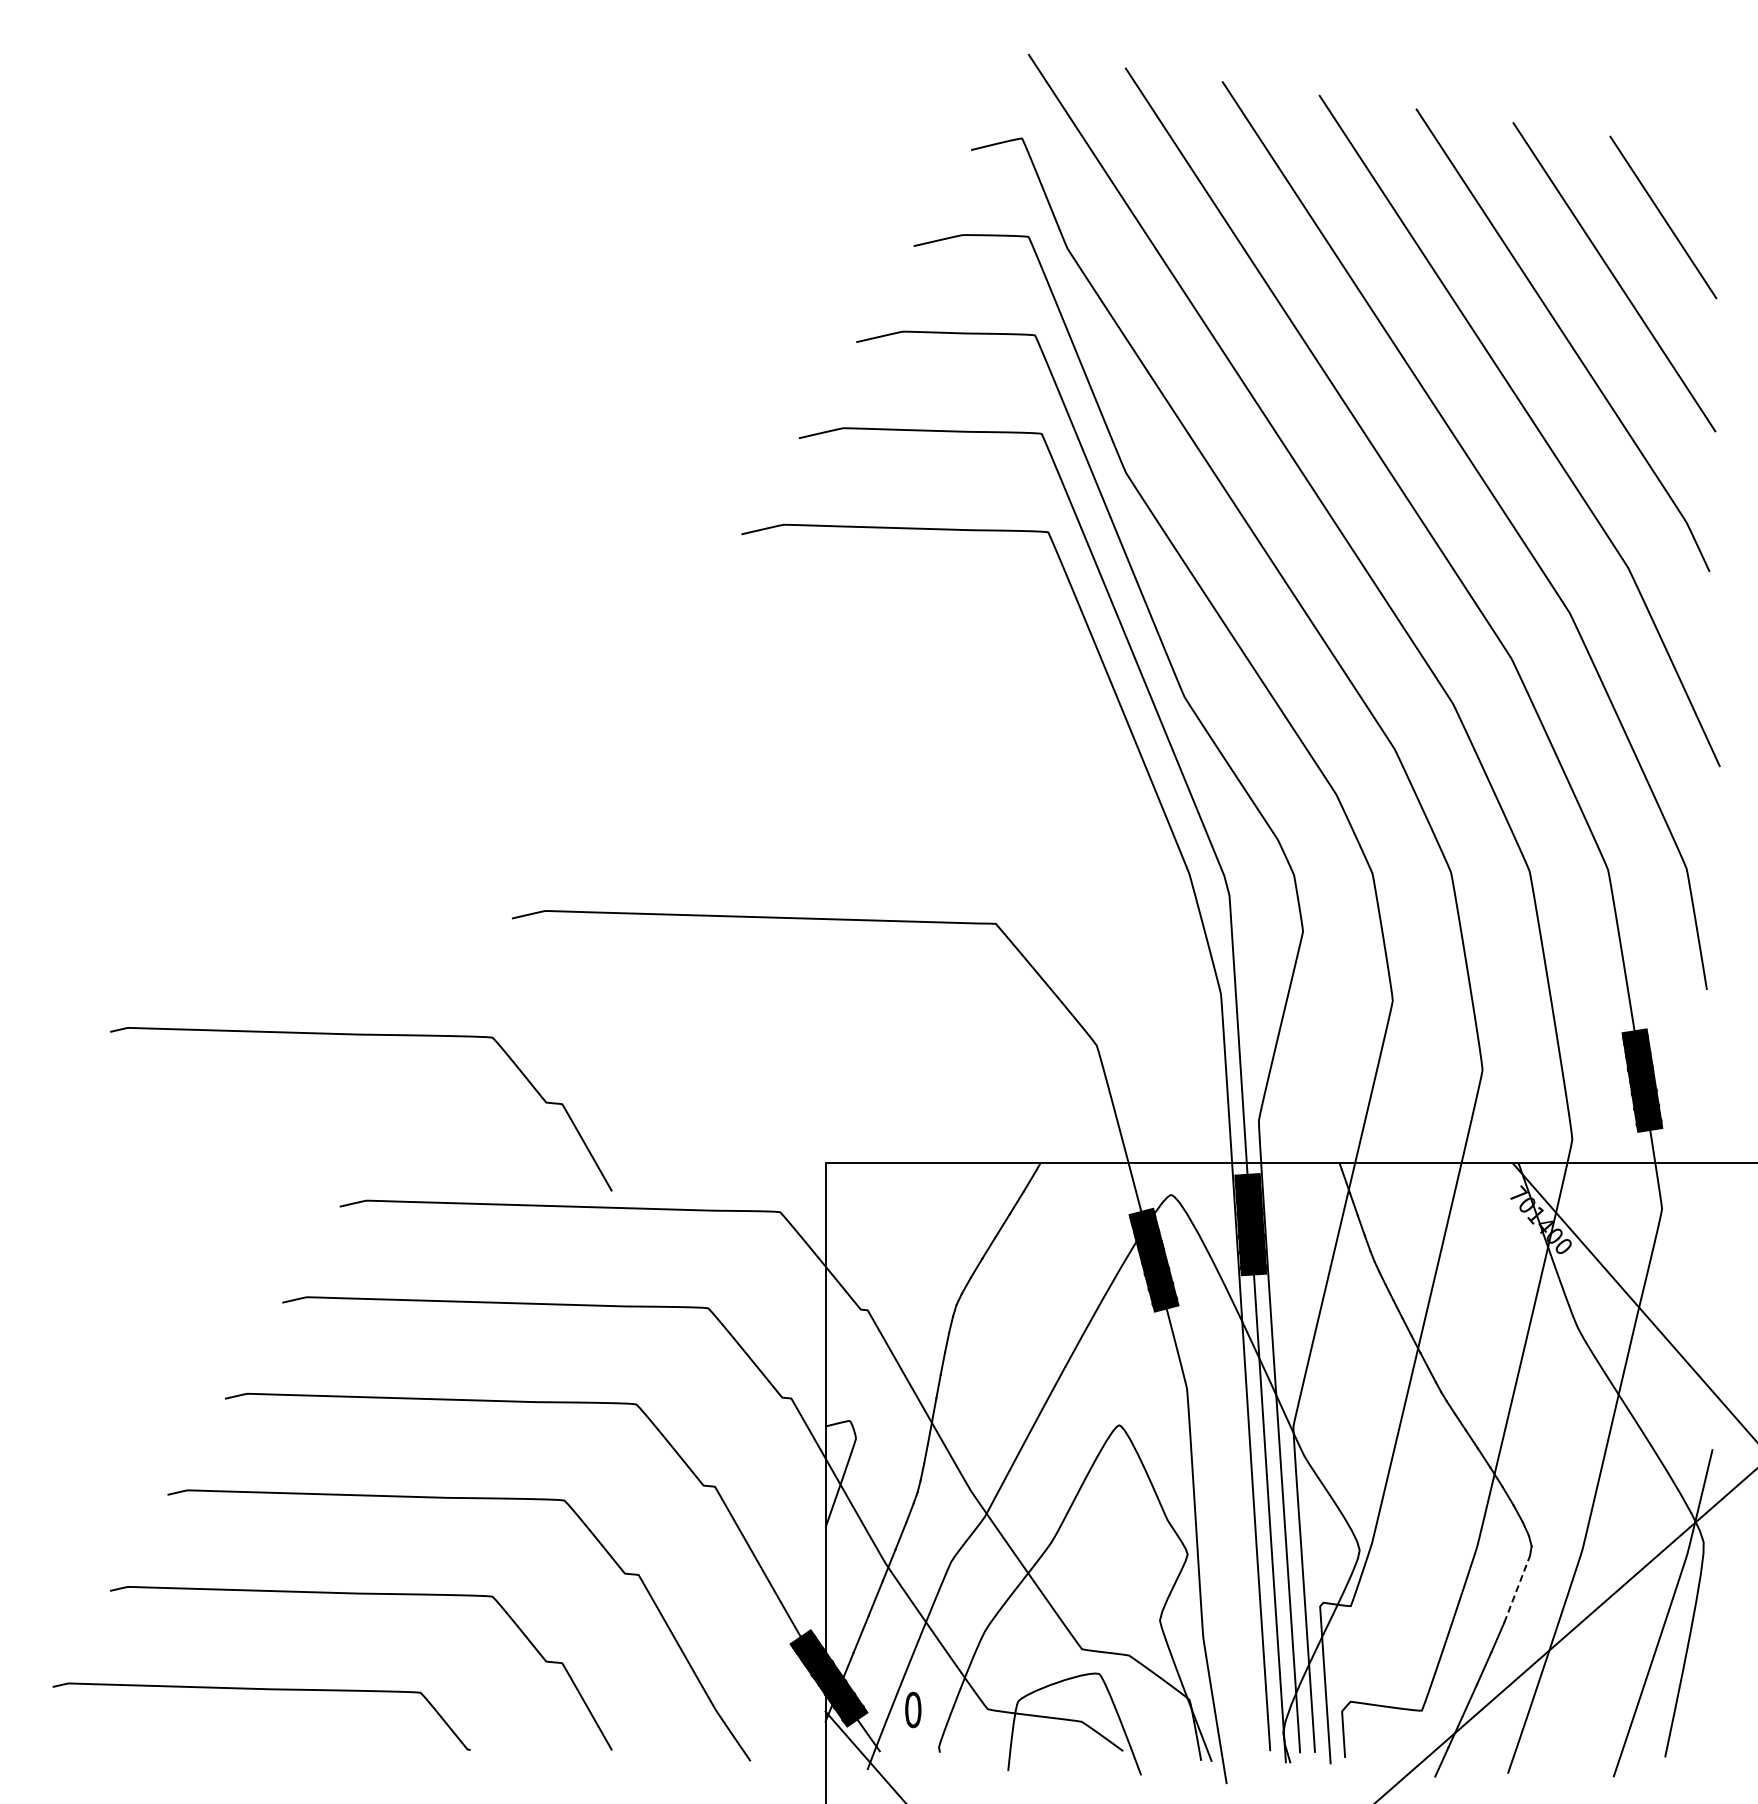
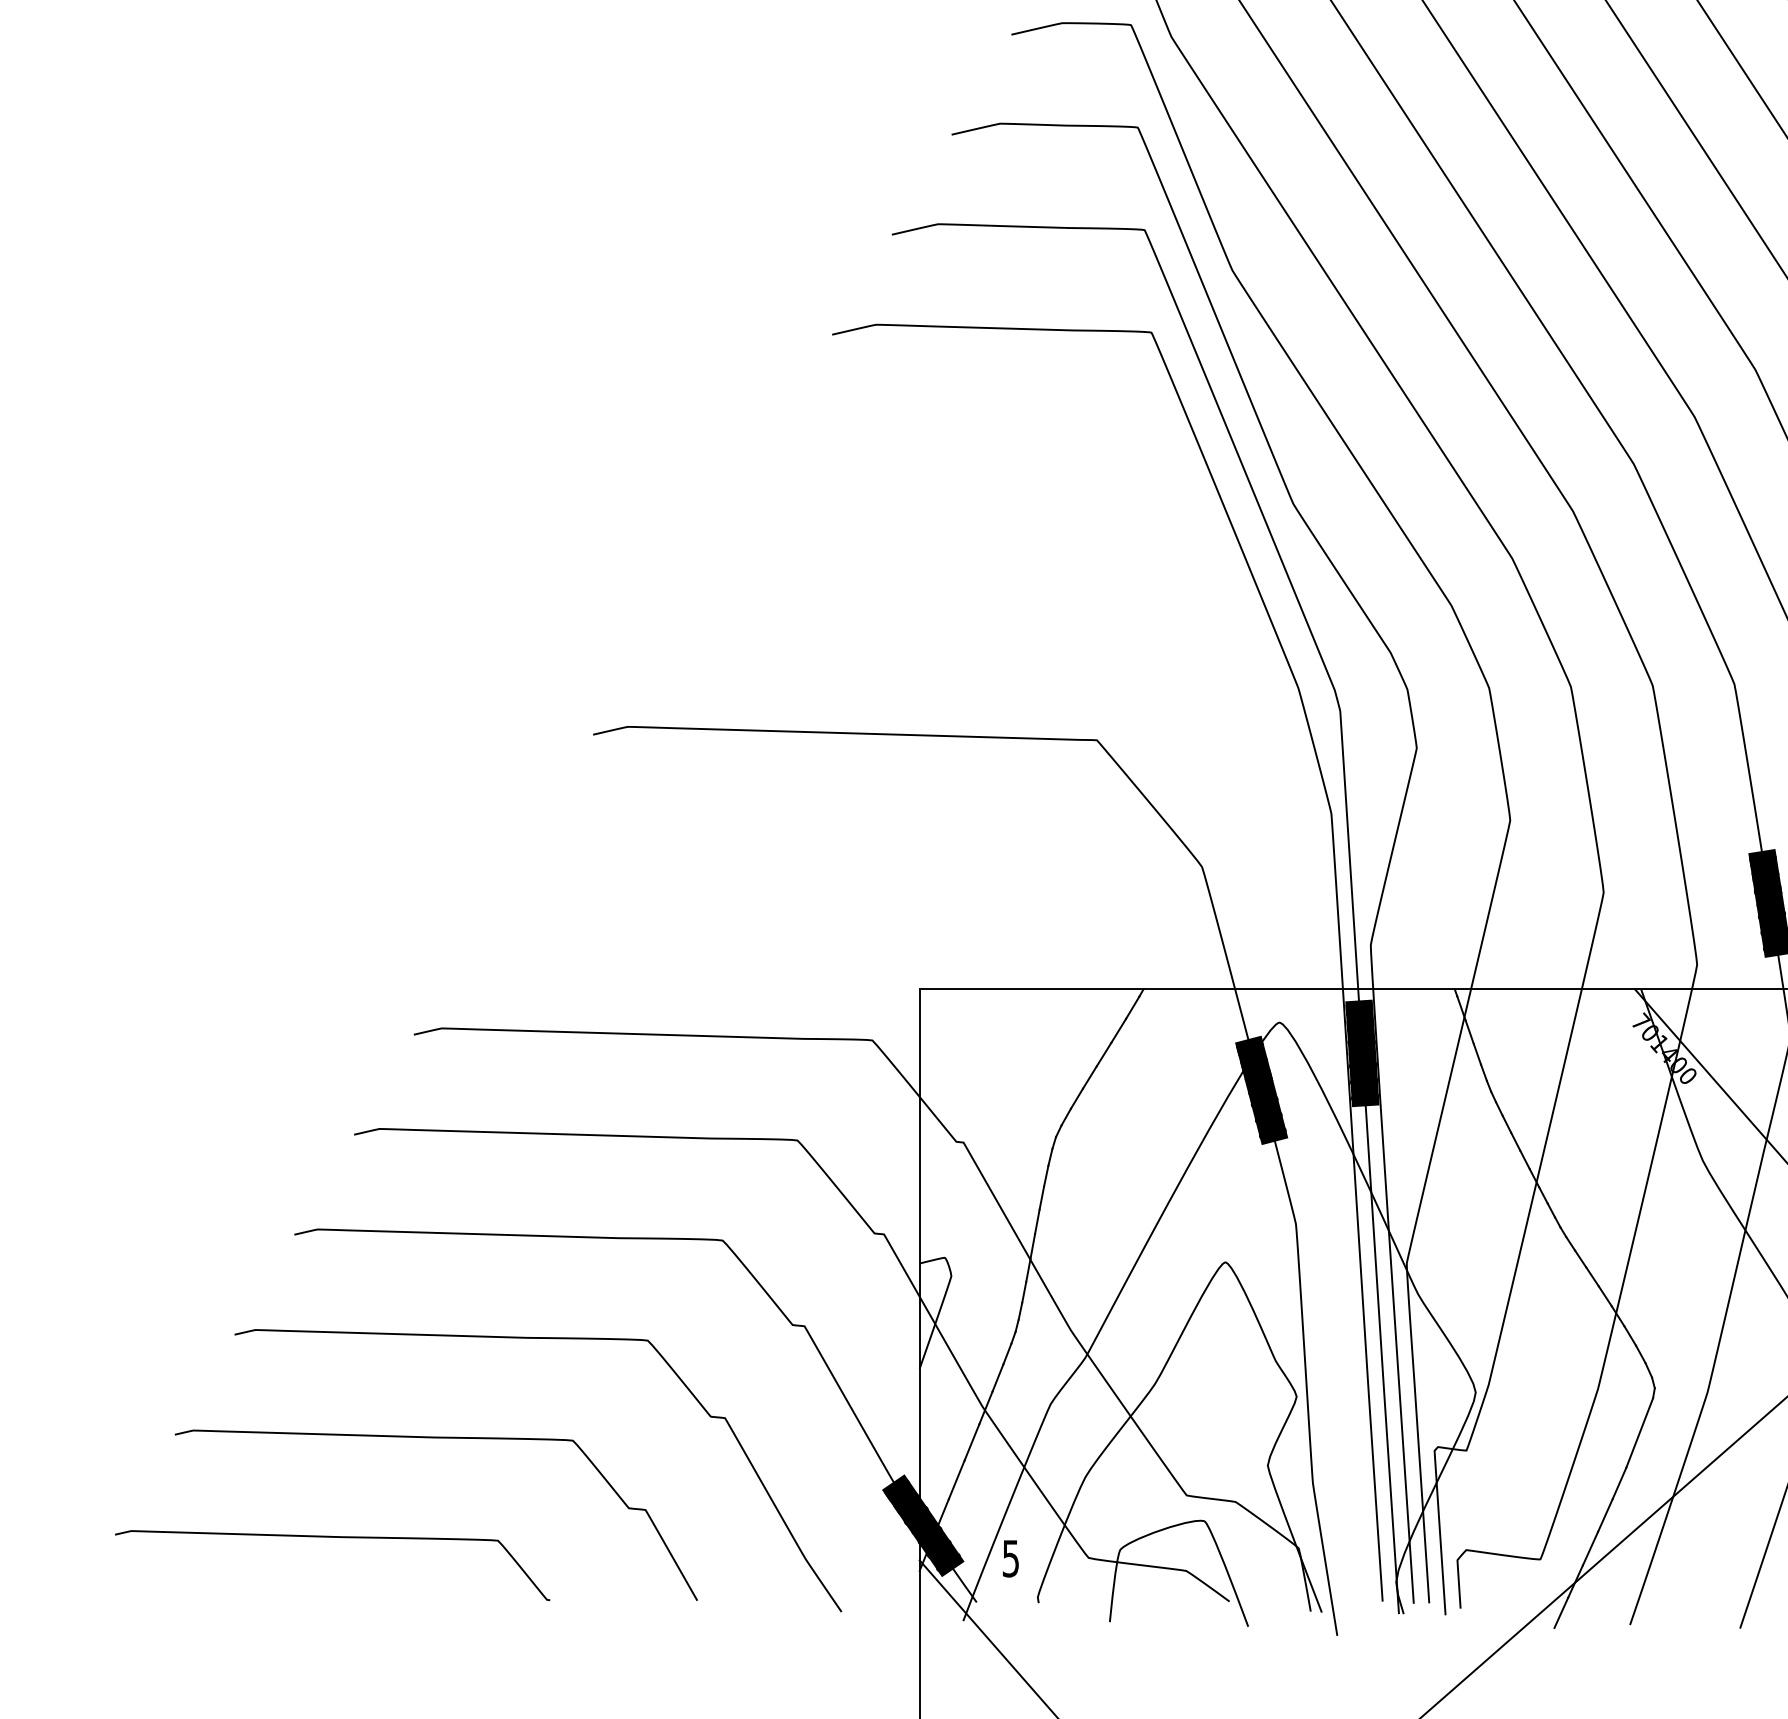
curve: (361, 1035) -> (436, 856), removed
line: (1517, 1589) -> (1640, 1433), dashed -> solid
text: (913, 1709) -> (1011, 1558), 0 -> 5

